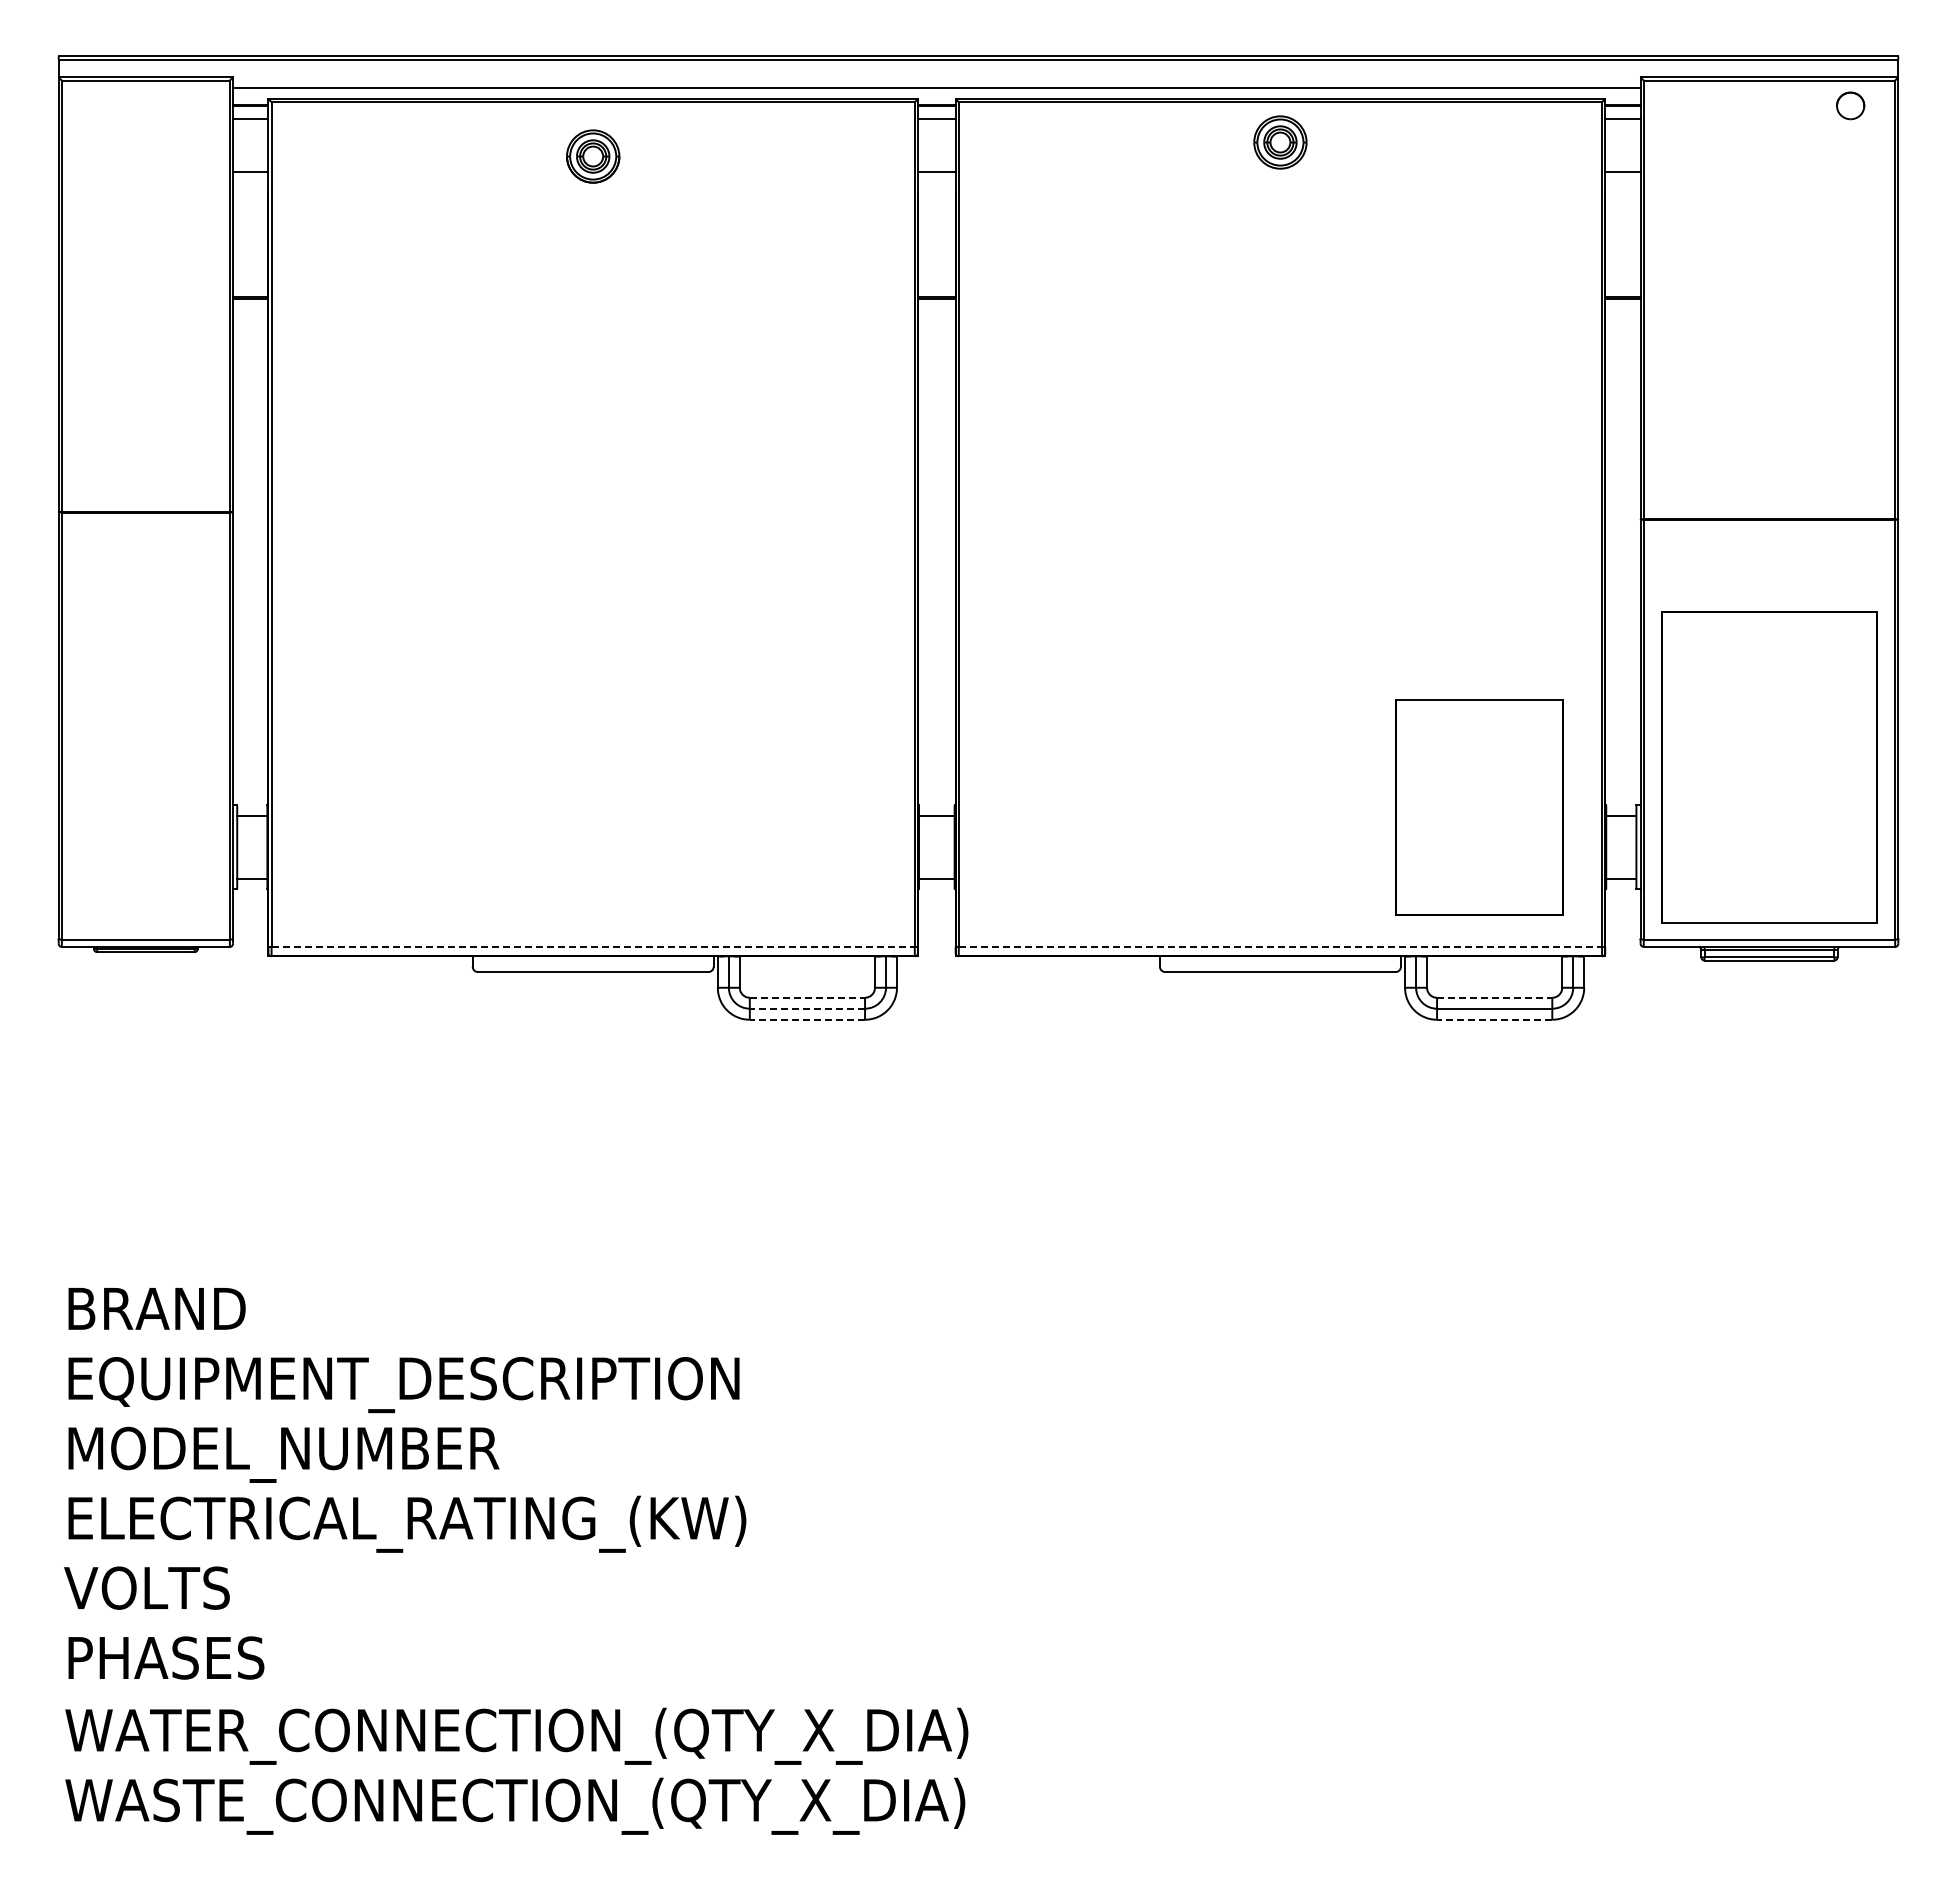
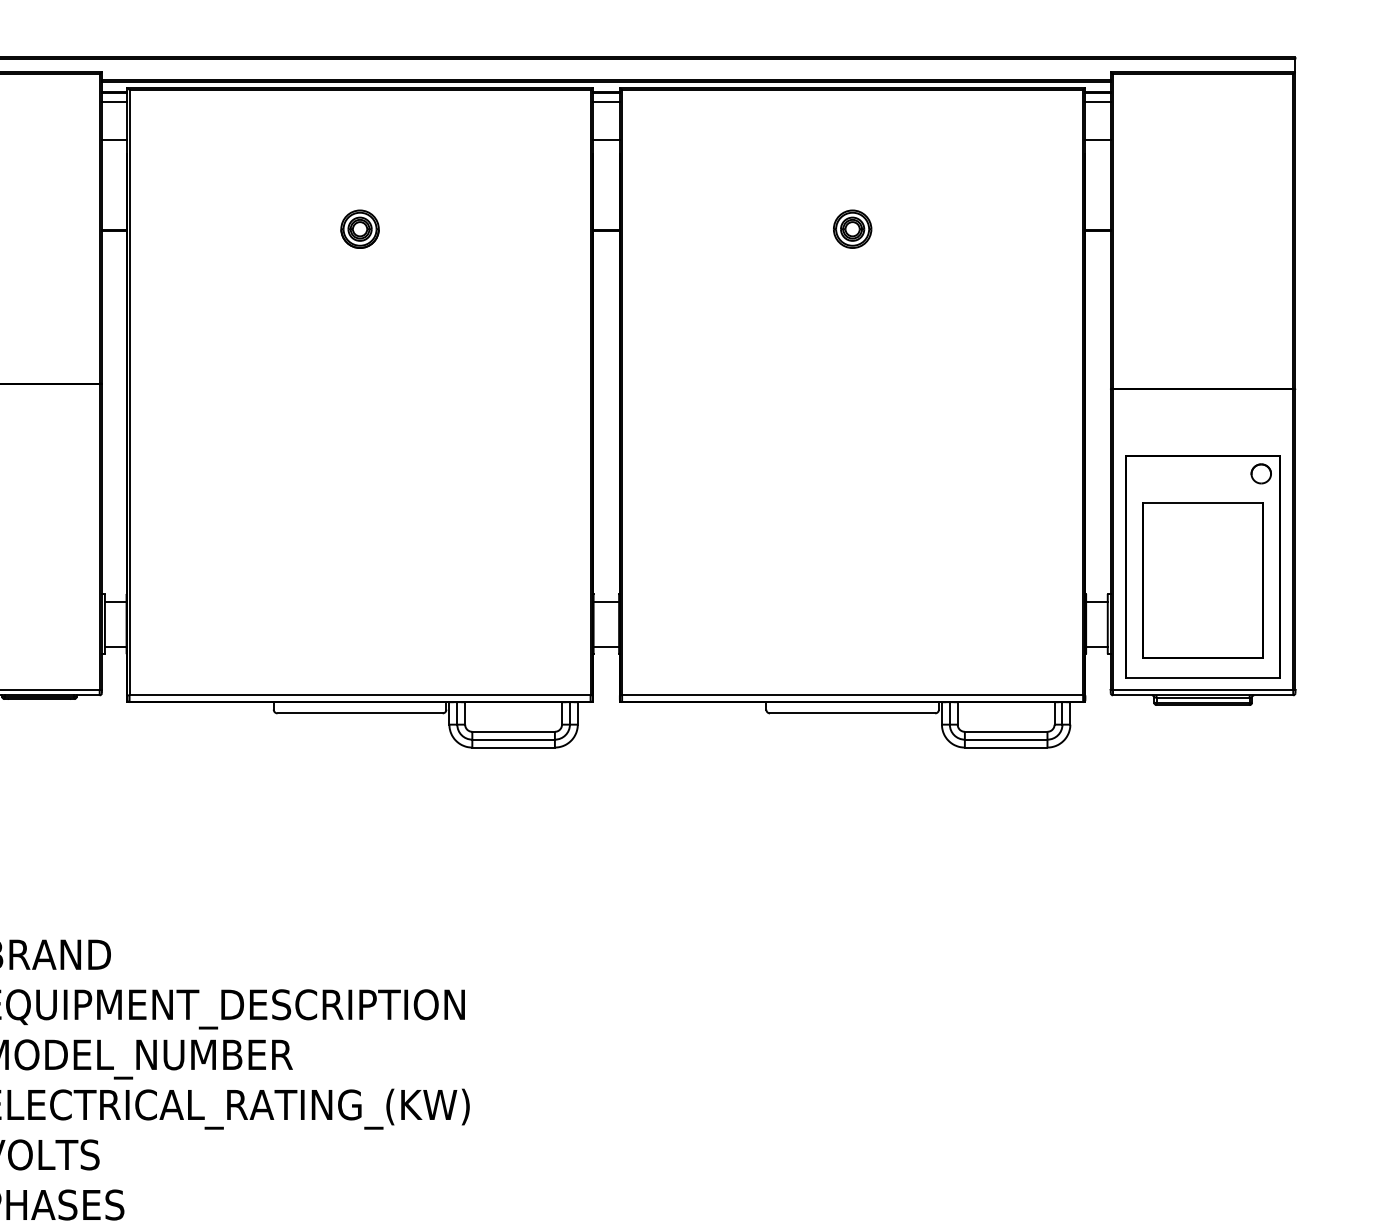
line: (936, 91) -> (606, 82), added
part: (1850, 105) -> (1261, 473), moved
part: (1280, 142) -> (852, 229), moved
part: (593, 156) -> (360, 229), moved
part: (1479, 807) -> (1203, 580), moved
line: (593, 946) -> (360, 695), dashed -> solid
line: (1280, 946) -> (852, 695), dashed -> solid
line: (807, 997) -> (513, 731), dashed -> solid
line: (1494, 997) -> (1006, 731), dashed -> solid
line: (807, 1008) -> (513, 739), dashed -> solid
line: (807, 1019) -> (513, 747), dashed -> solid
line: (1494, 1019) -> (1006, 747), dashed -> solid

